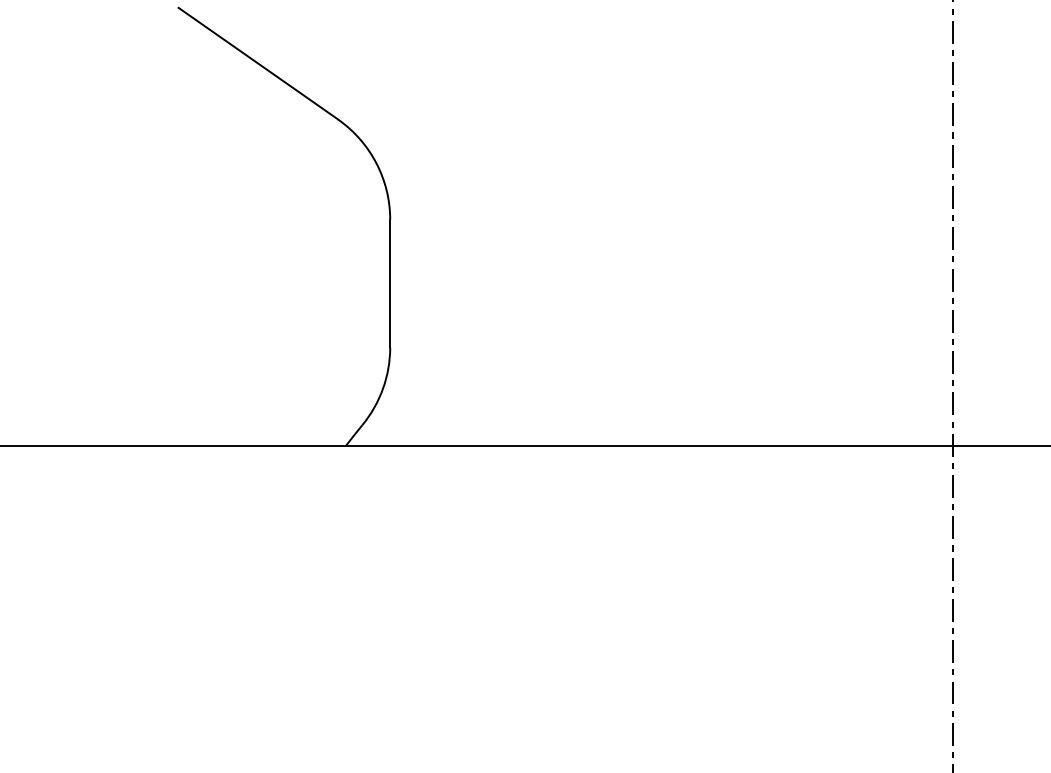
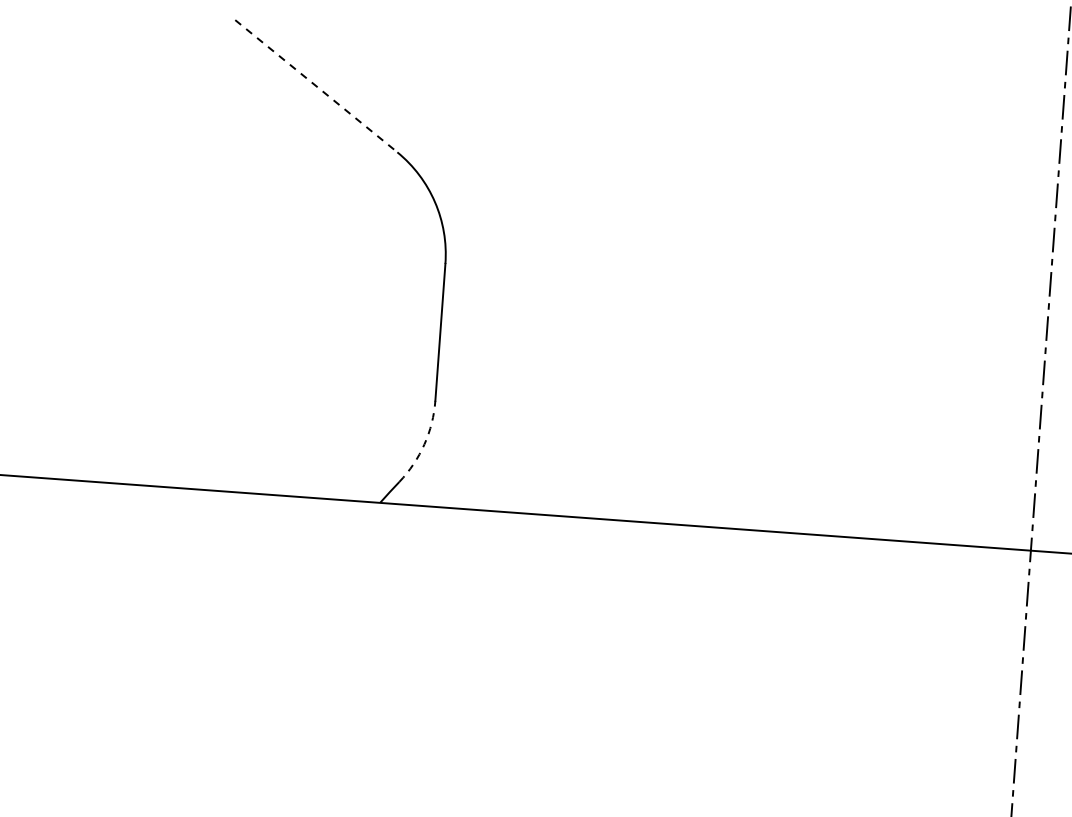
line: (258, 63) -> (316, 86), solid -> dashed
arc: (383, 388) -> (424, 444), solid -> dashed

